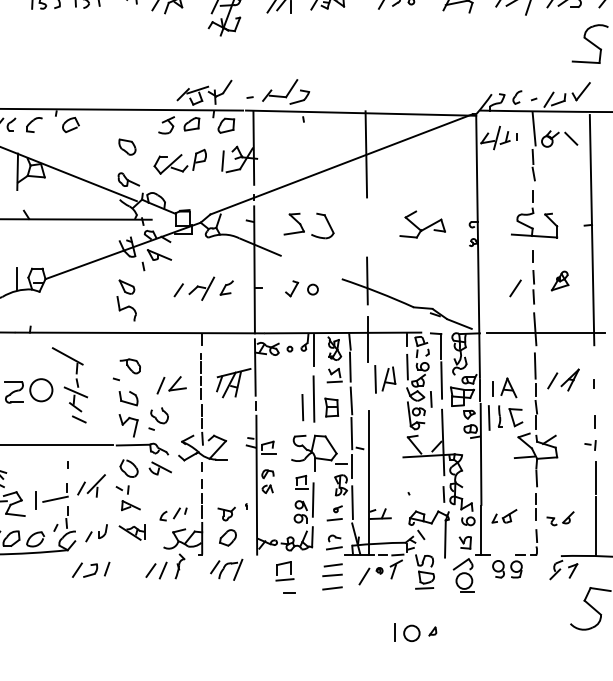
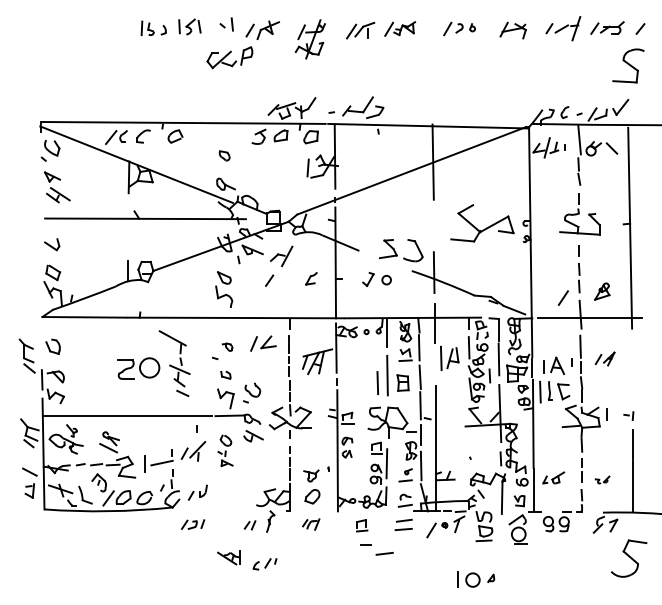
part: (127, 146) -> (224, 155), size x0.7
part: (179, 161) -> (229, 57), moved
part: (422, 224) -> (482, 223), size x1.6
part: (309, 225) -> (401, 250), moved
part: (560, 280) -> (602, 291), moved
line: (514, 287) -> (562, 297), moved
part: (201, 288) -> (281, 256), moved
part: (130, 366) -> (227, 347), size x0.6
part: (562, 379) -> (604, 358), size x0.7
line: (593, 384) -> (571, 362), moved
part: (171, 385) -> (263, 343), moved
part: (128, 398) -> (225, 375), size x0.6
line: (594, 421) -> (606, 414), moved
line: (67, 464) -> (196, 428), moved
part: (128, 484) -> (225, 450), size x0.7
part: (172, 514) -> (264, 564), moved
part: (560, 518) -> (602, 479), size x0.6
part: (131, 531) -> (228, 557), moved
part: (90, 569) -> (192, 524), size x0.7
part: (225, 569) -> (310, 524), size x0.6
part: (155, 570) -> (249, 525), size x0.6
part: (284, 570) -> (361, 525), size x0.7
line: (332, 588) -> (384, 553), moved

